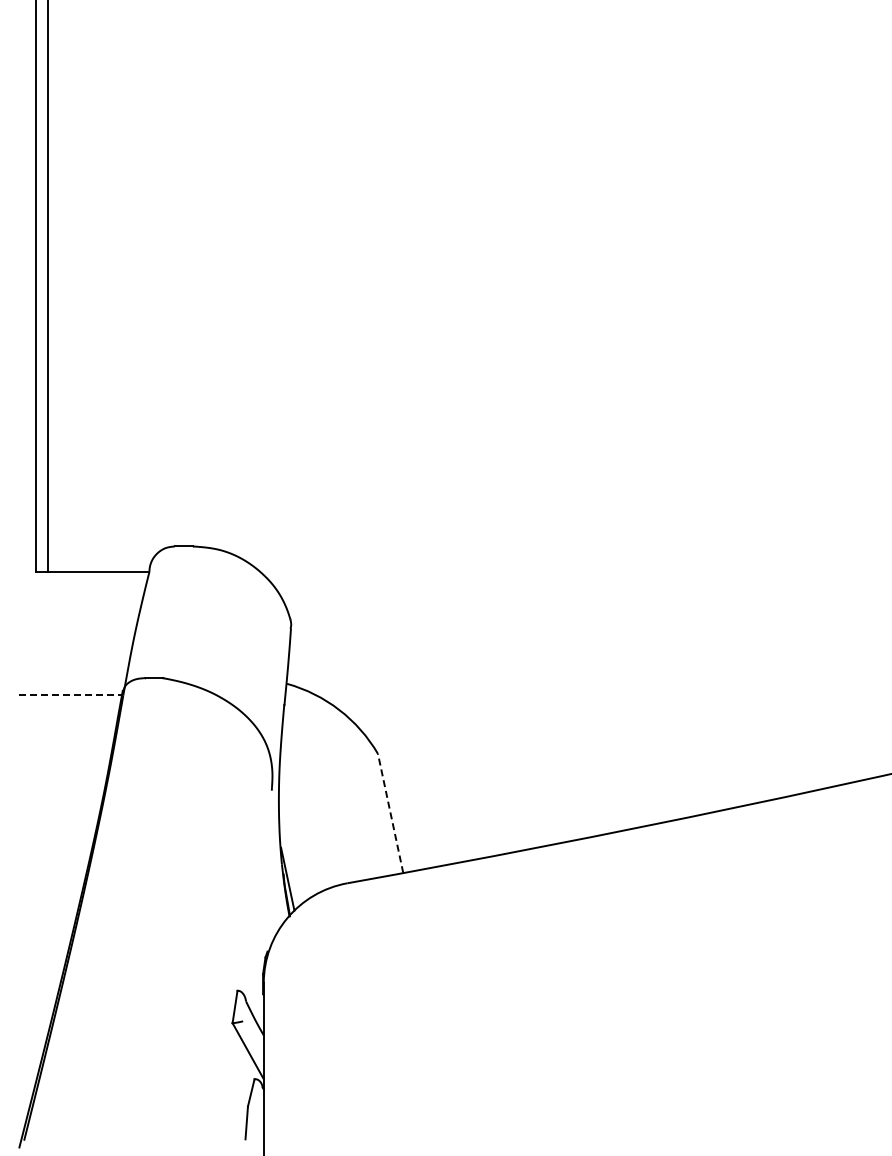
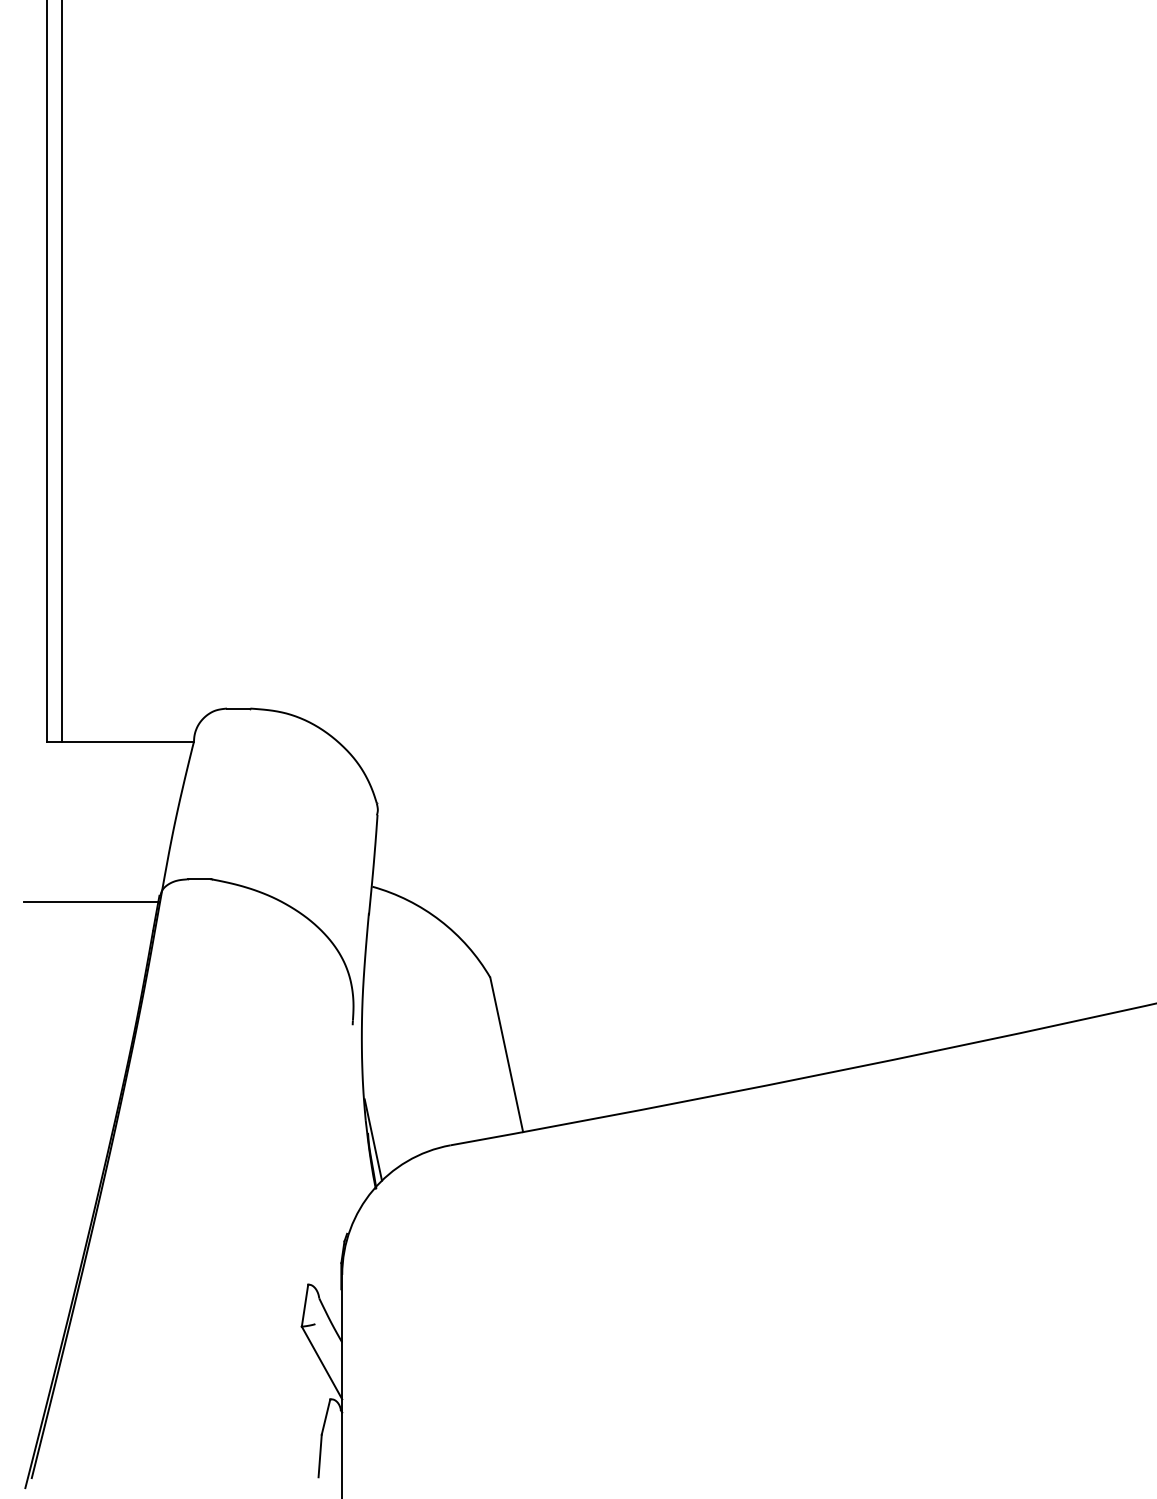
line: (71, 695) -> (92, 901), dashed -> solid
line: (390, 813) -> (506, 1054), dashed -> solid

